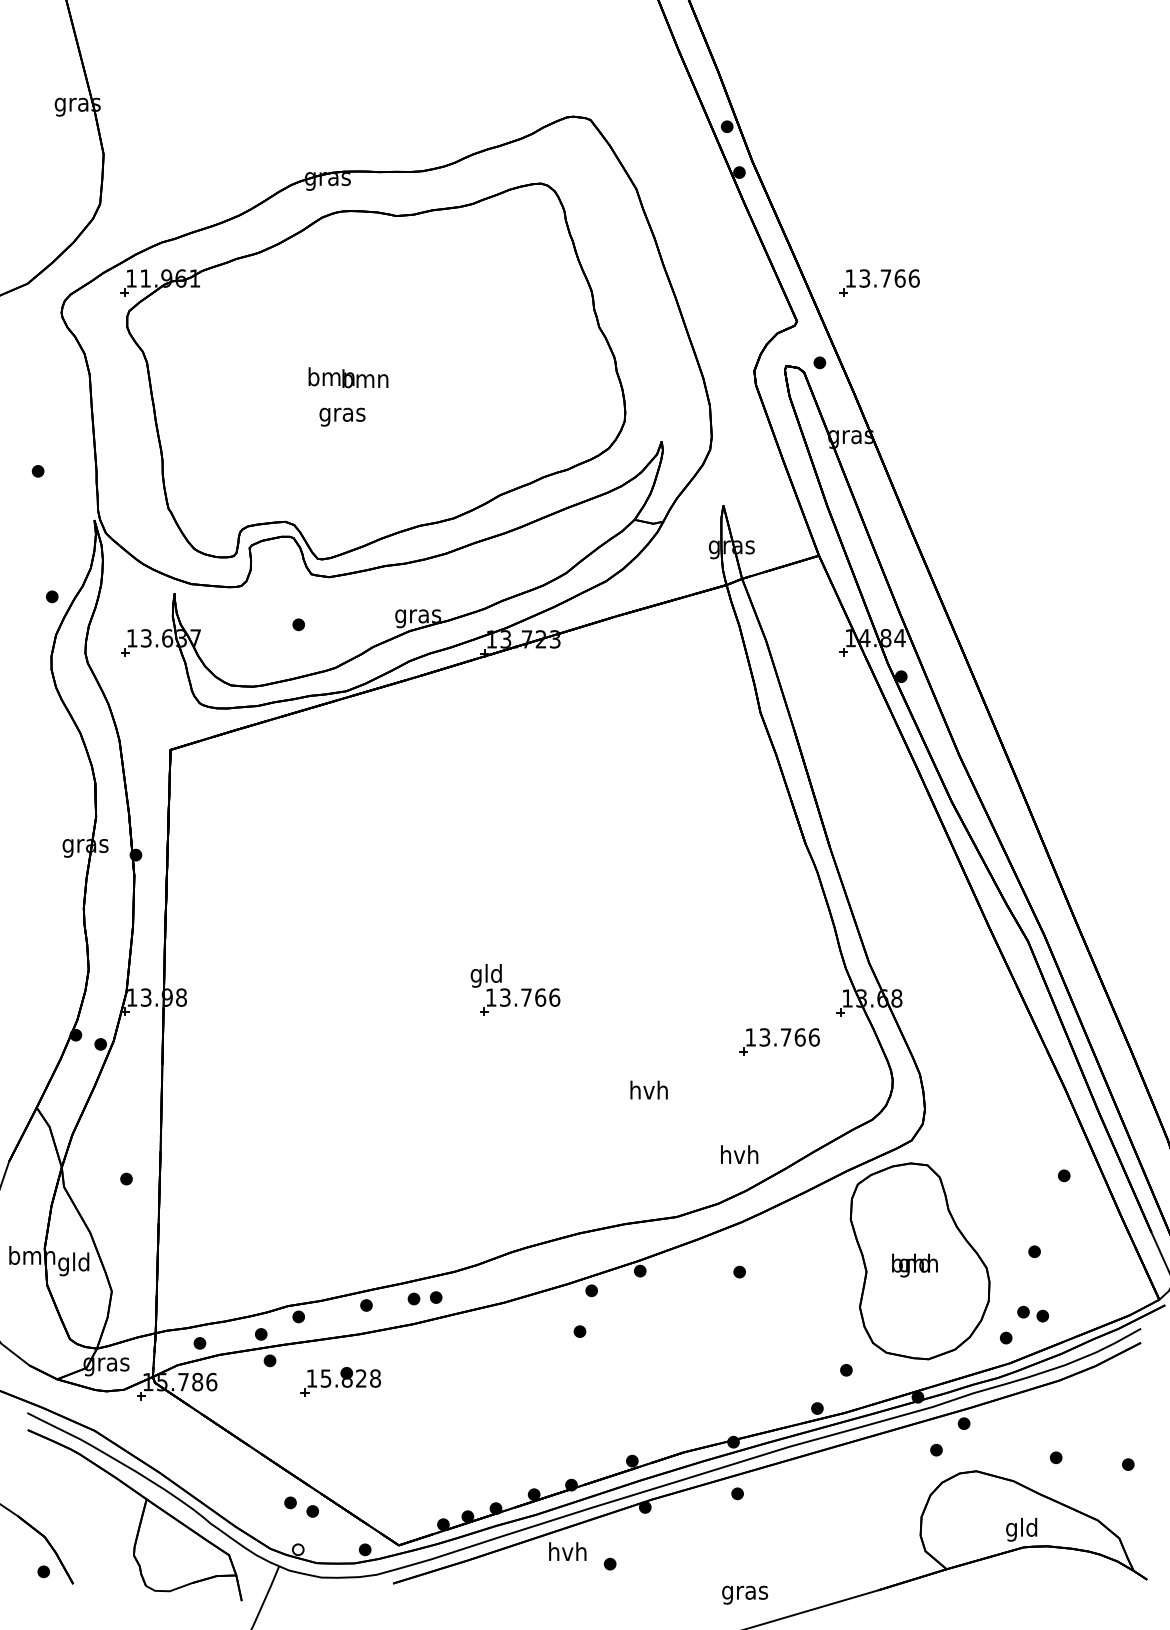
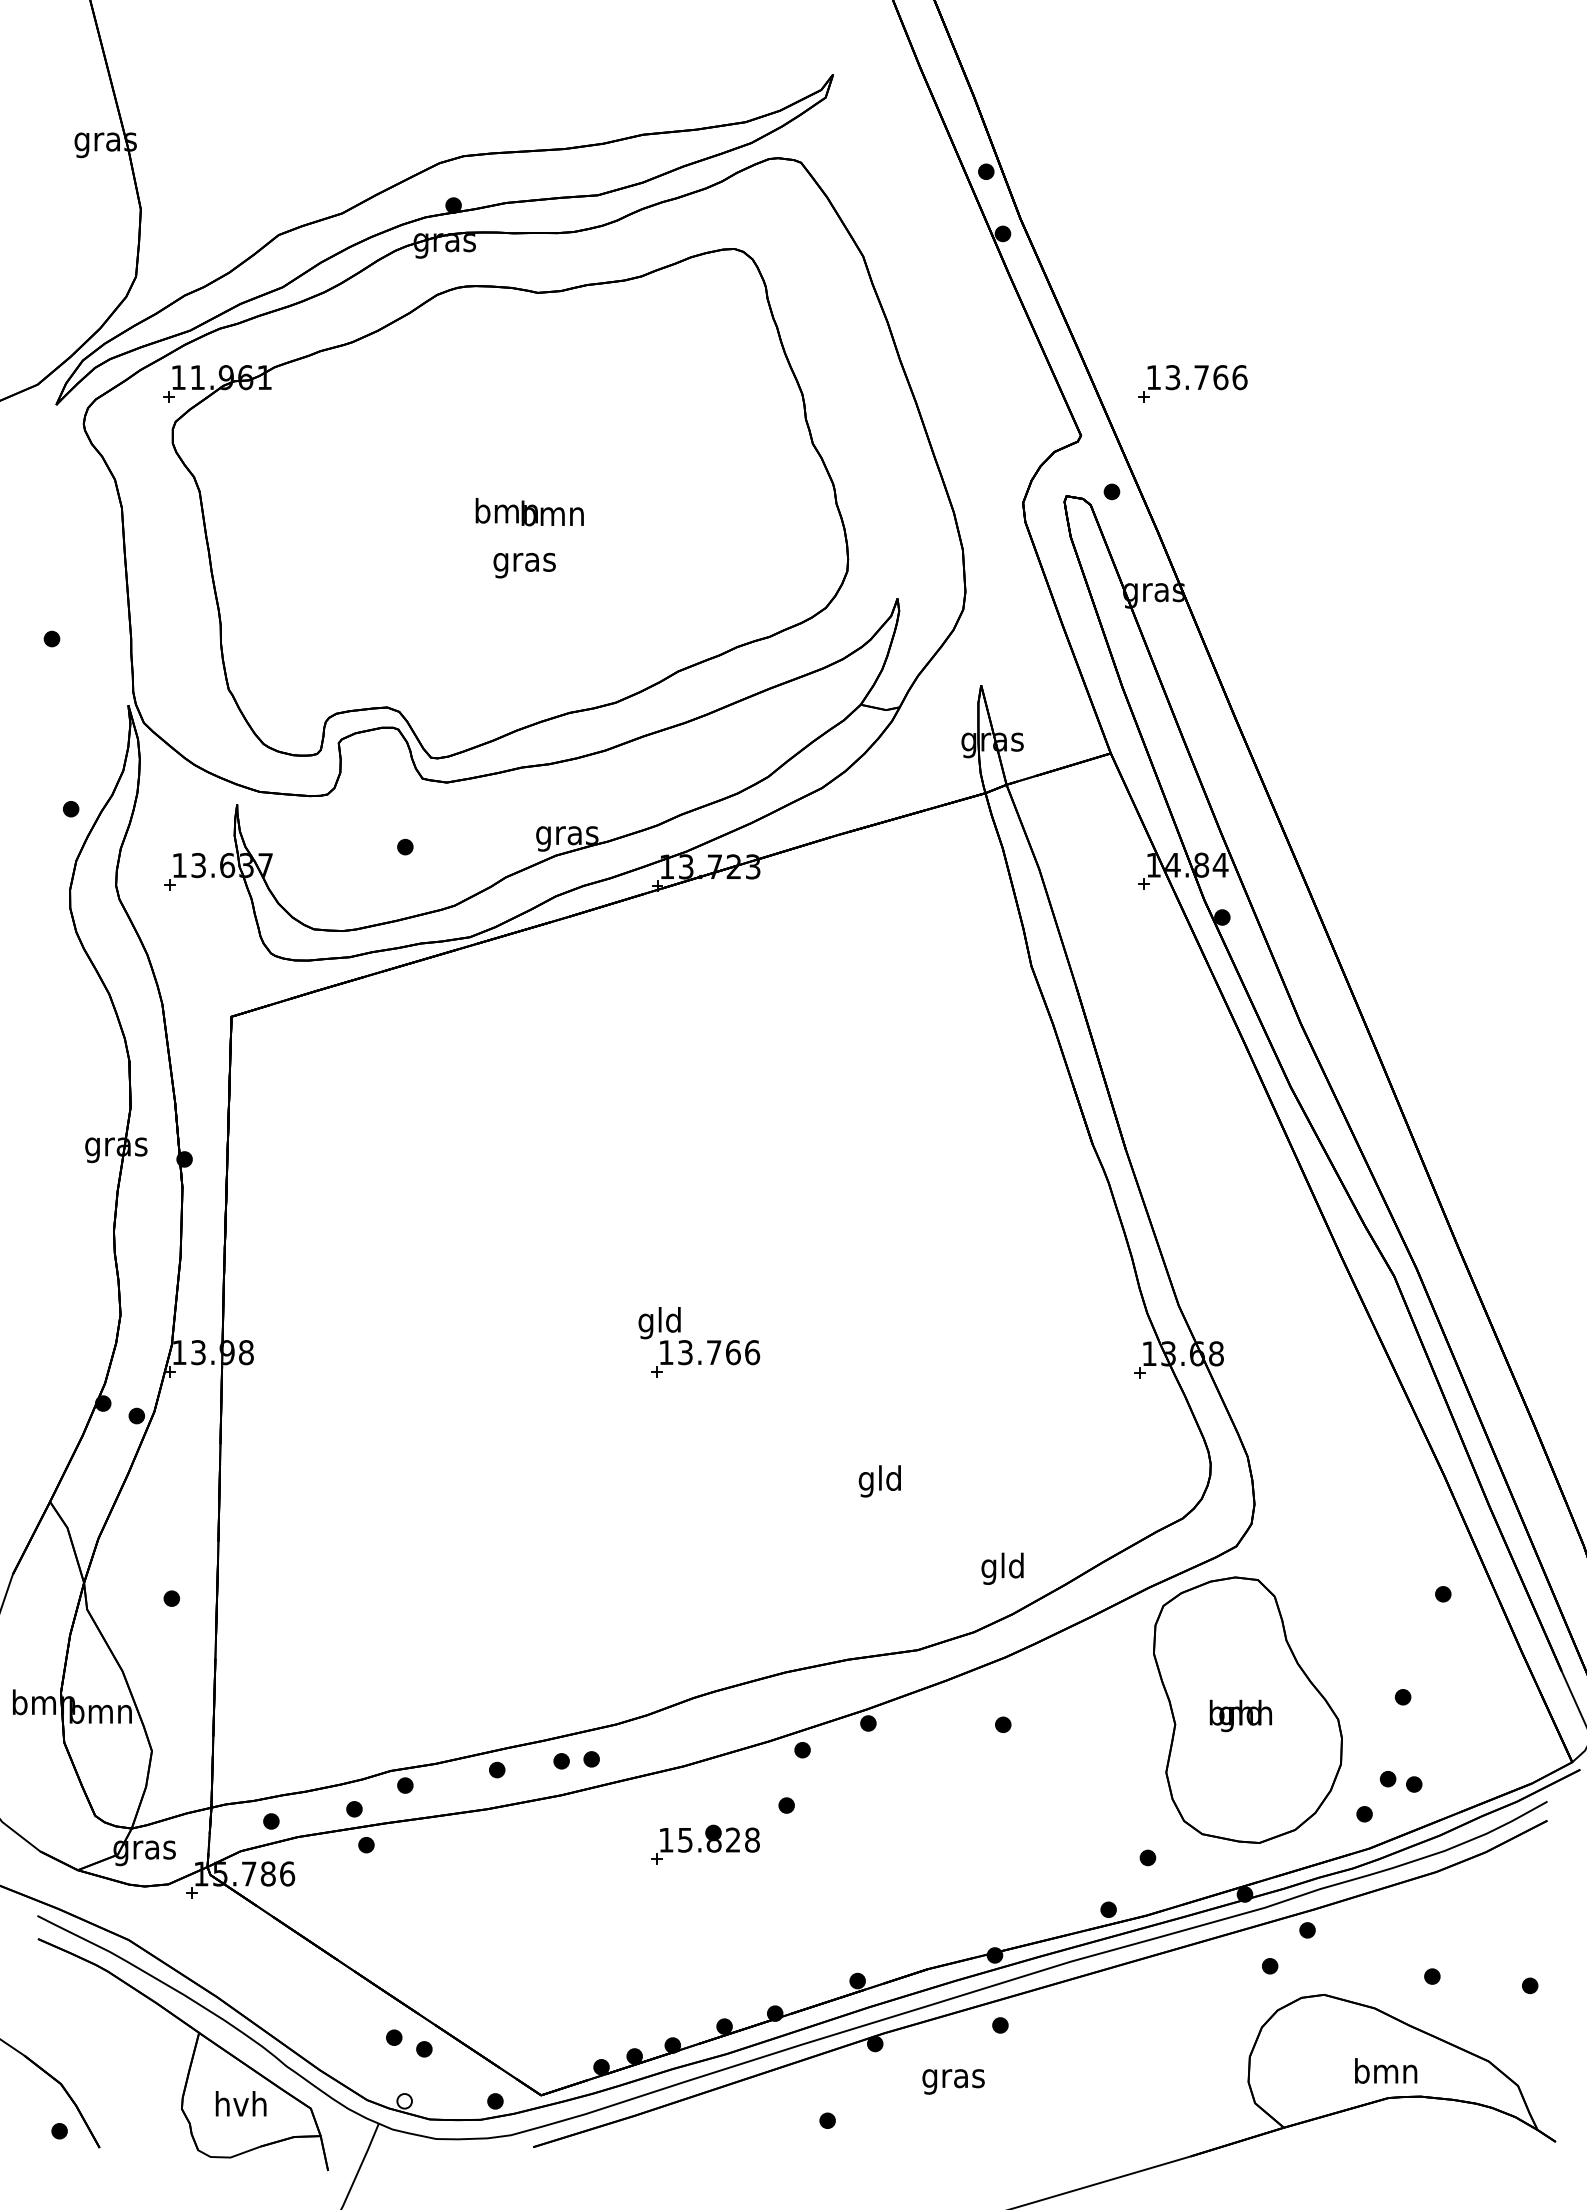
part: (323, 159) -> (438, 216), added
text: (348, 378) -> (529, 512), moved
text: (342, 417) -> (524, 565), moved
part: (779, 1041) -> (1057, 1412), removed
text: (649, 1092) -> (880, 1481), hvh -> gld
text: (739, 1156) -> (1002, 1568), hvh -> gld
text: (73, 1264) -> (100, 1714), gld -> bmn
part: (340, 1381) -> (705, 1844), moved
text: (1022, 1530) -> (1386, 2074), gld -> bmn
text: (567, 1551) -> (240, 2103), moved
text: (745, 1594) -> (953, 2081), moved

